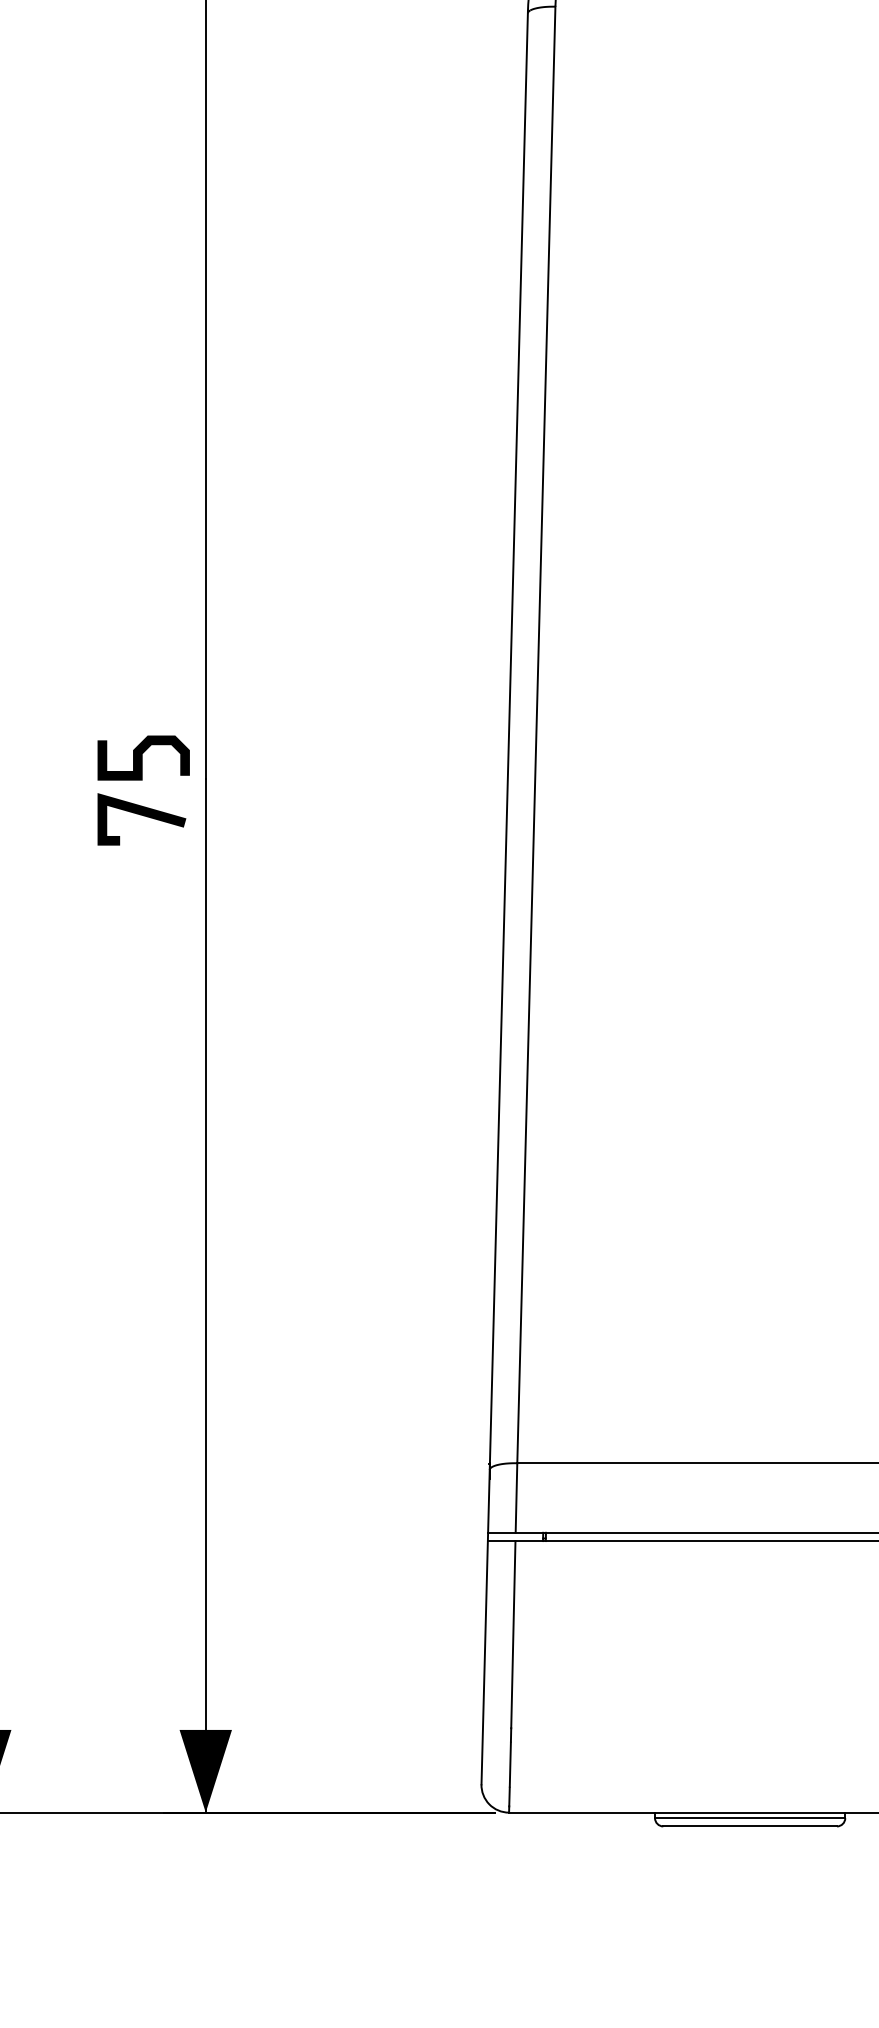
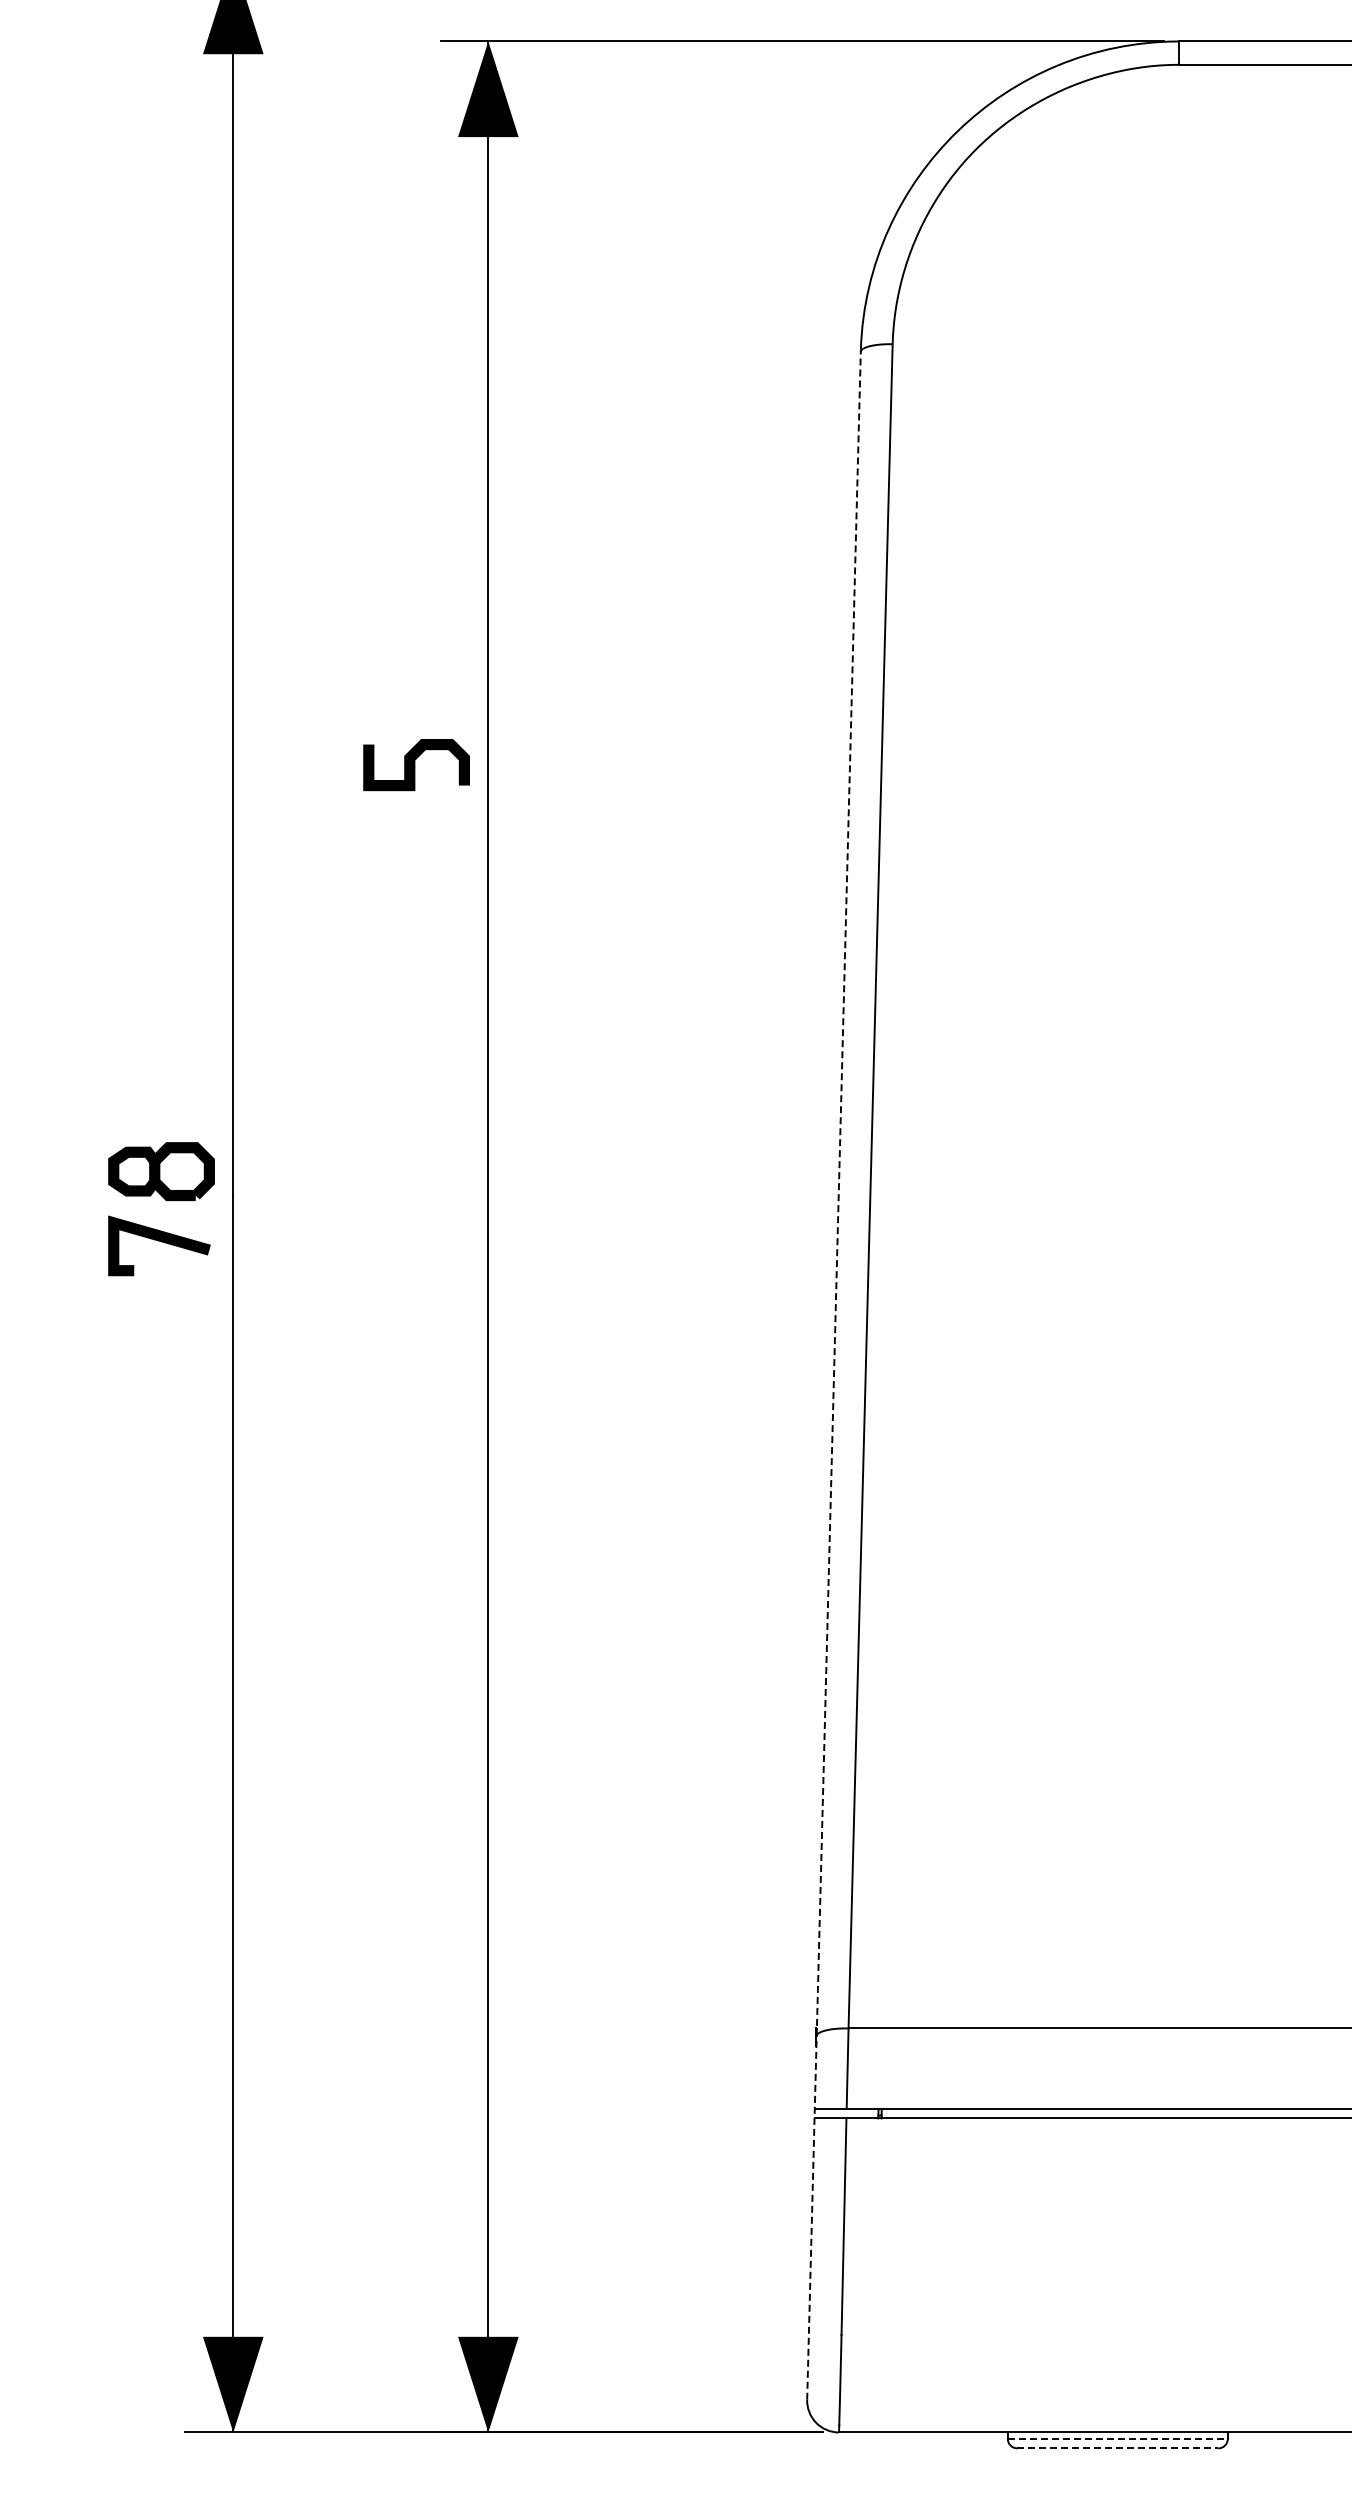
curve: (142, 758) -> (415, 765), moved
line: (143, 816) -> (416, 1280), removed
line: (505, 897) -> (834, 1374), solid -> dashed
line: (749, 1817) -> (1117, 2438), solid -> dashed
line: (750, 1826) -> (1118, 2448), solid -> dashed

